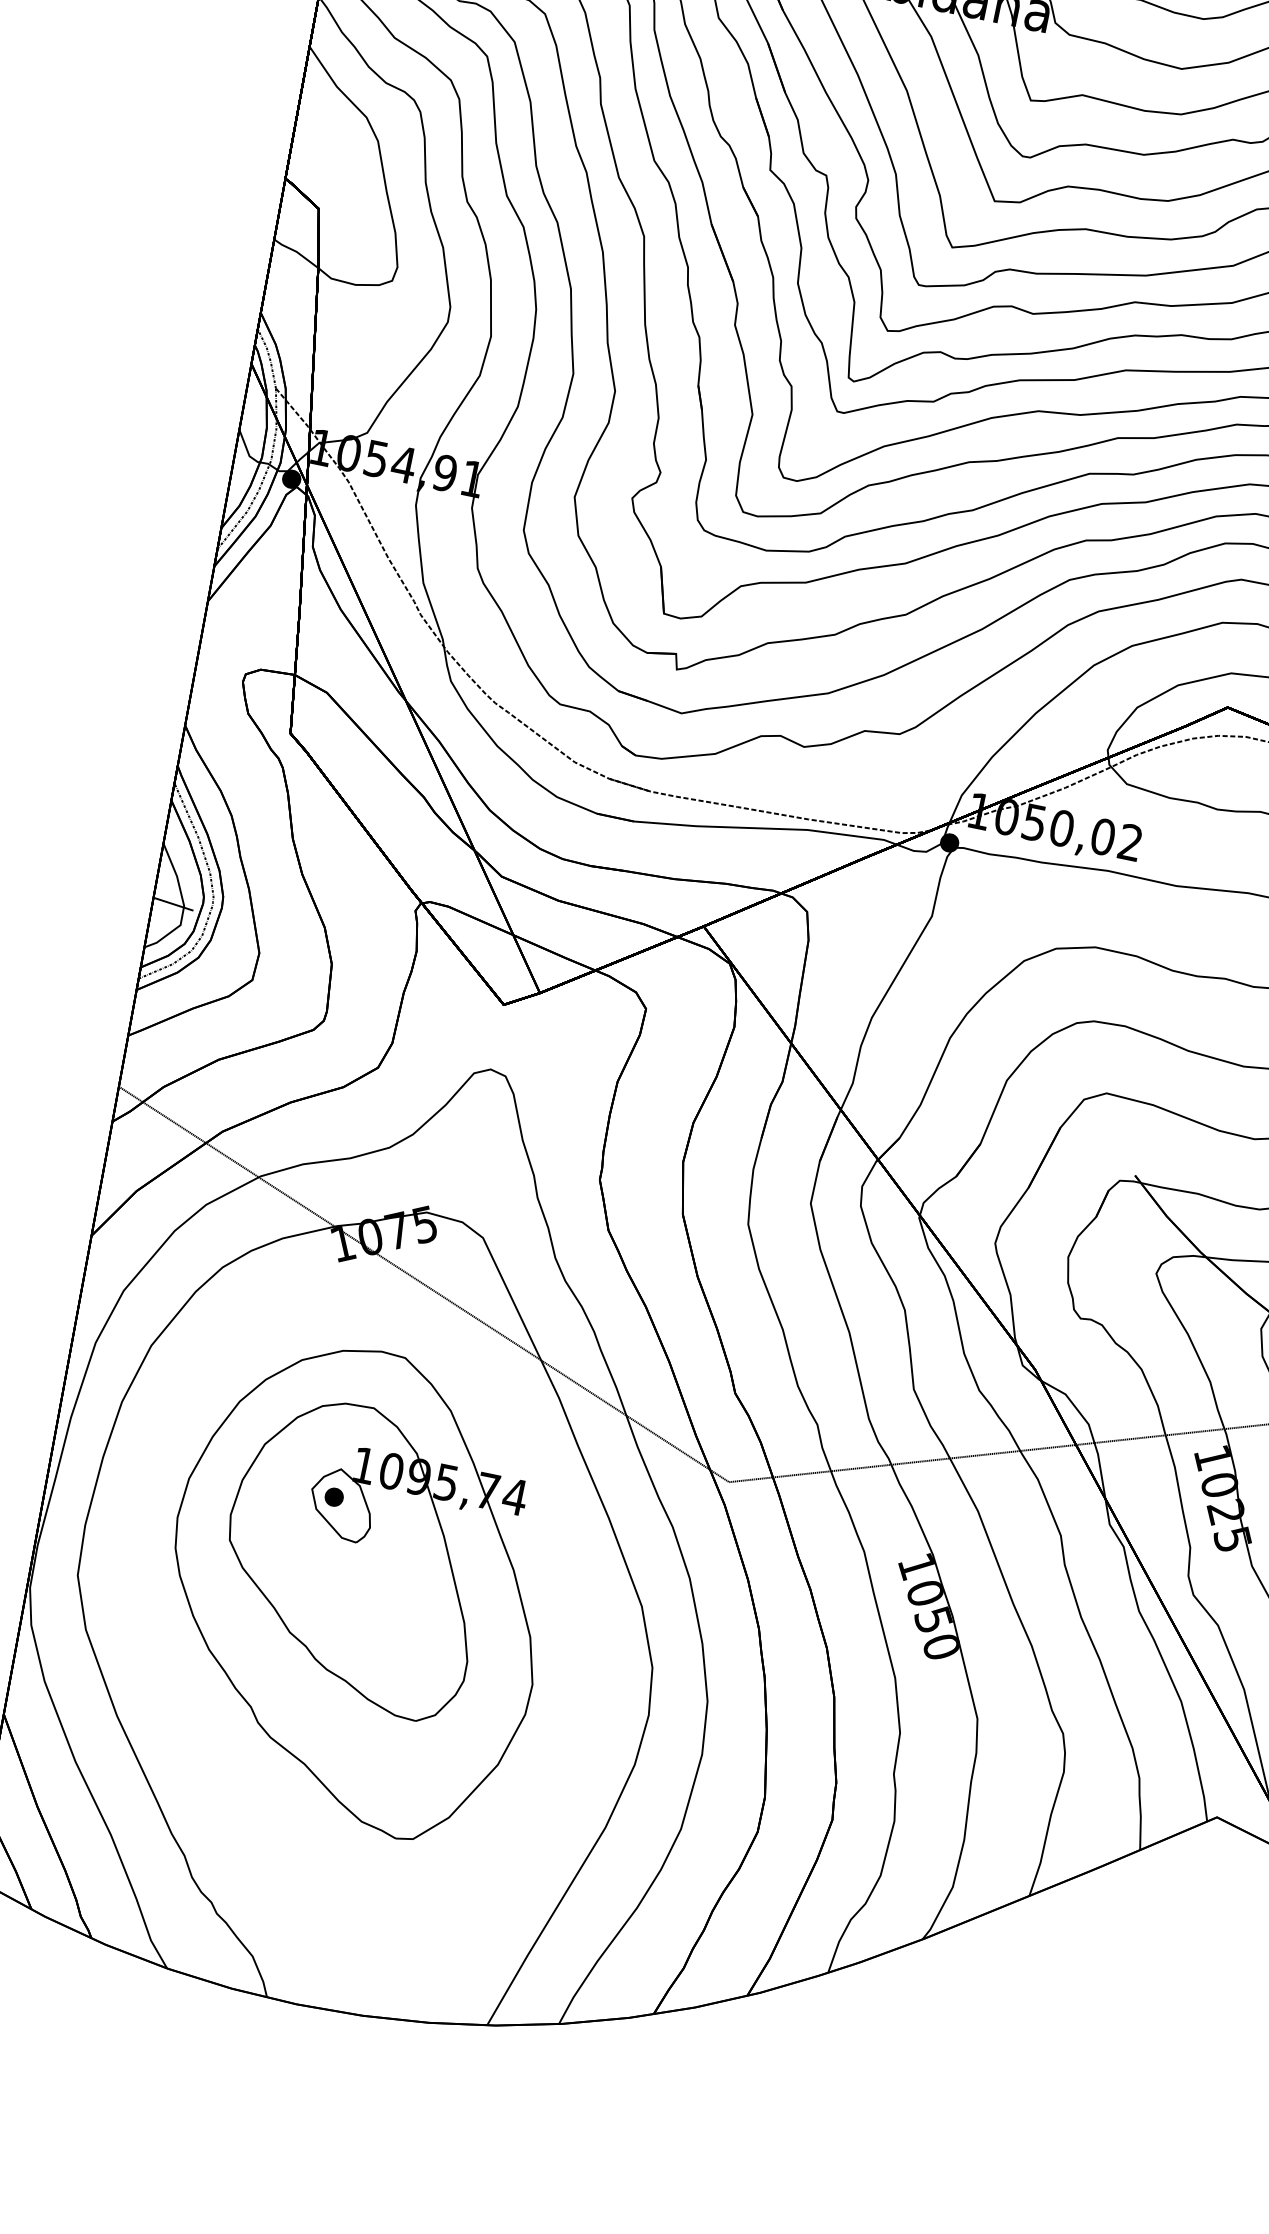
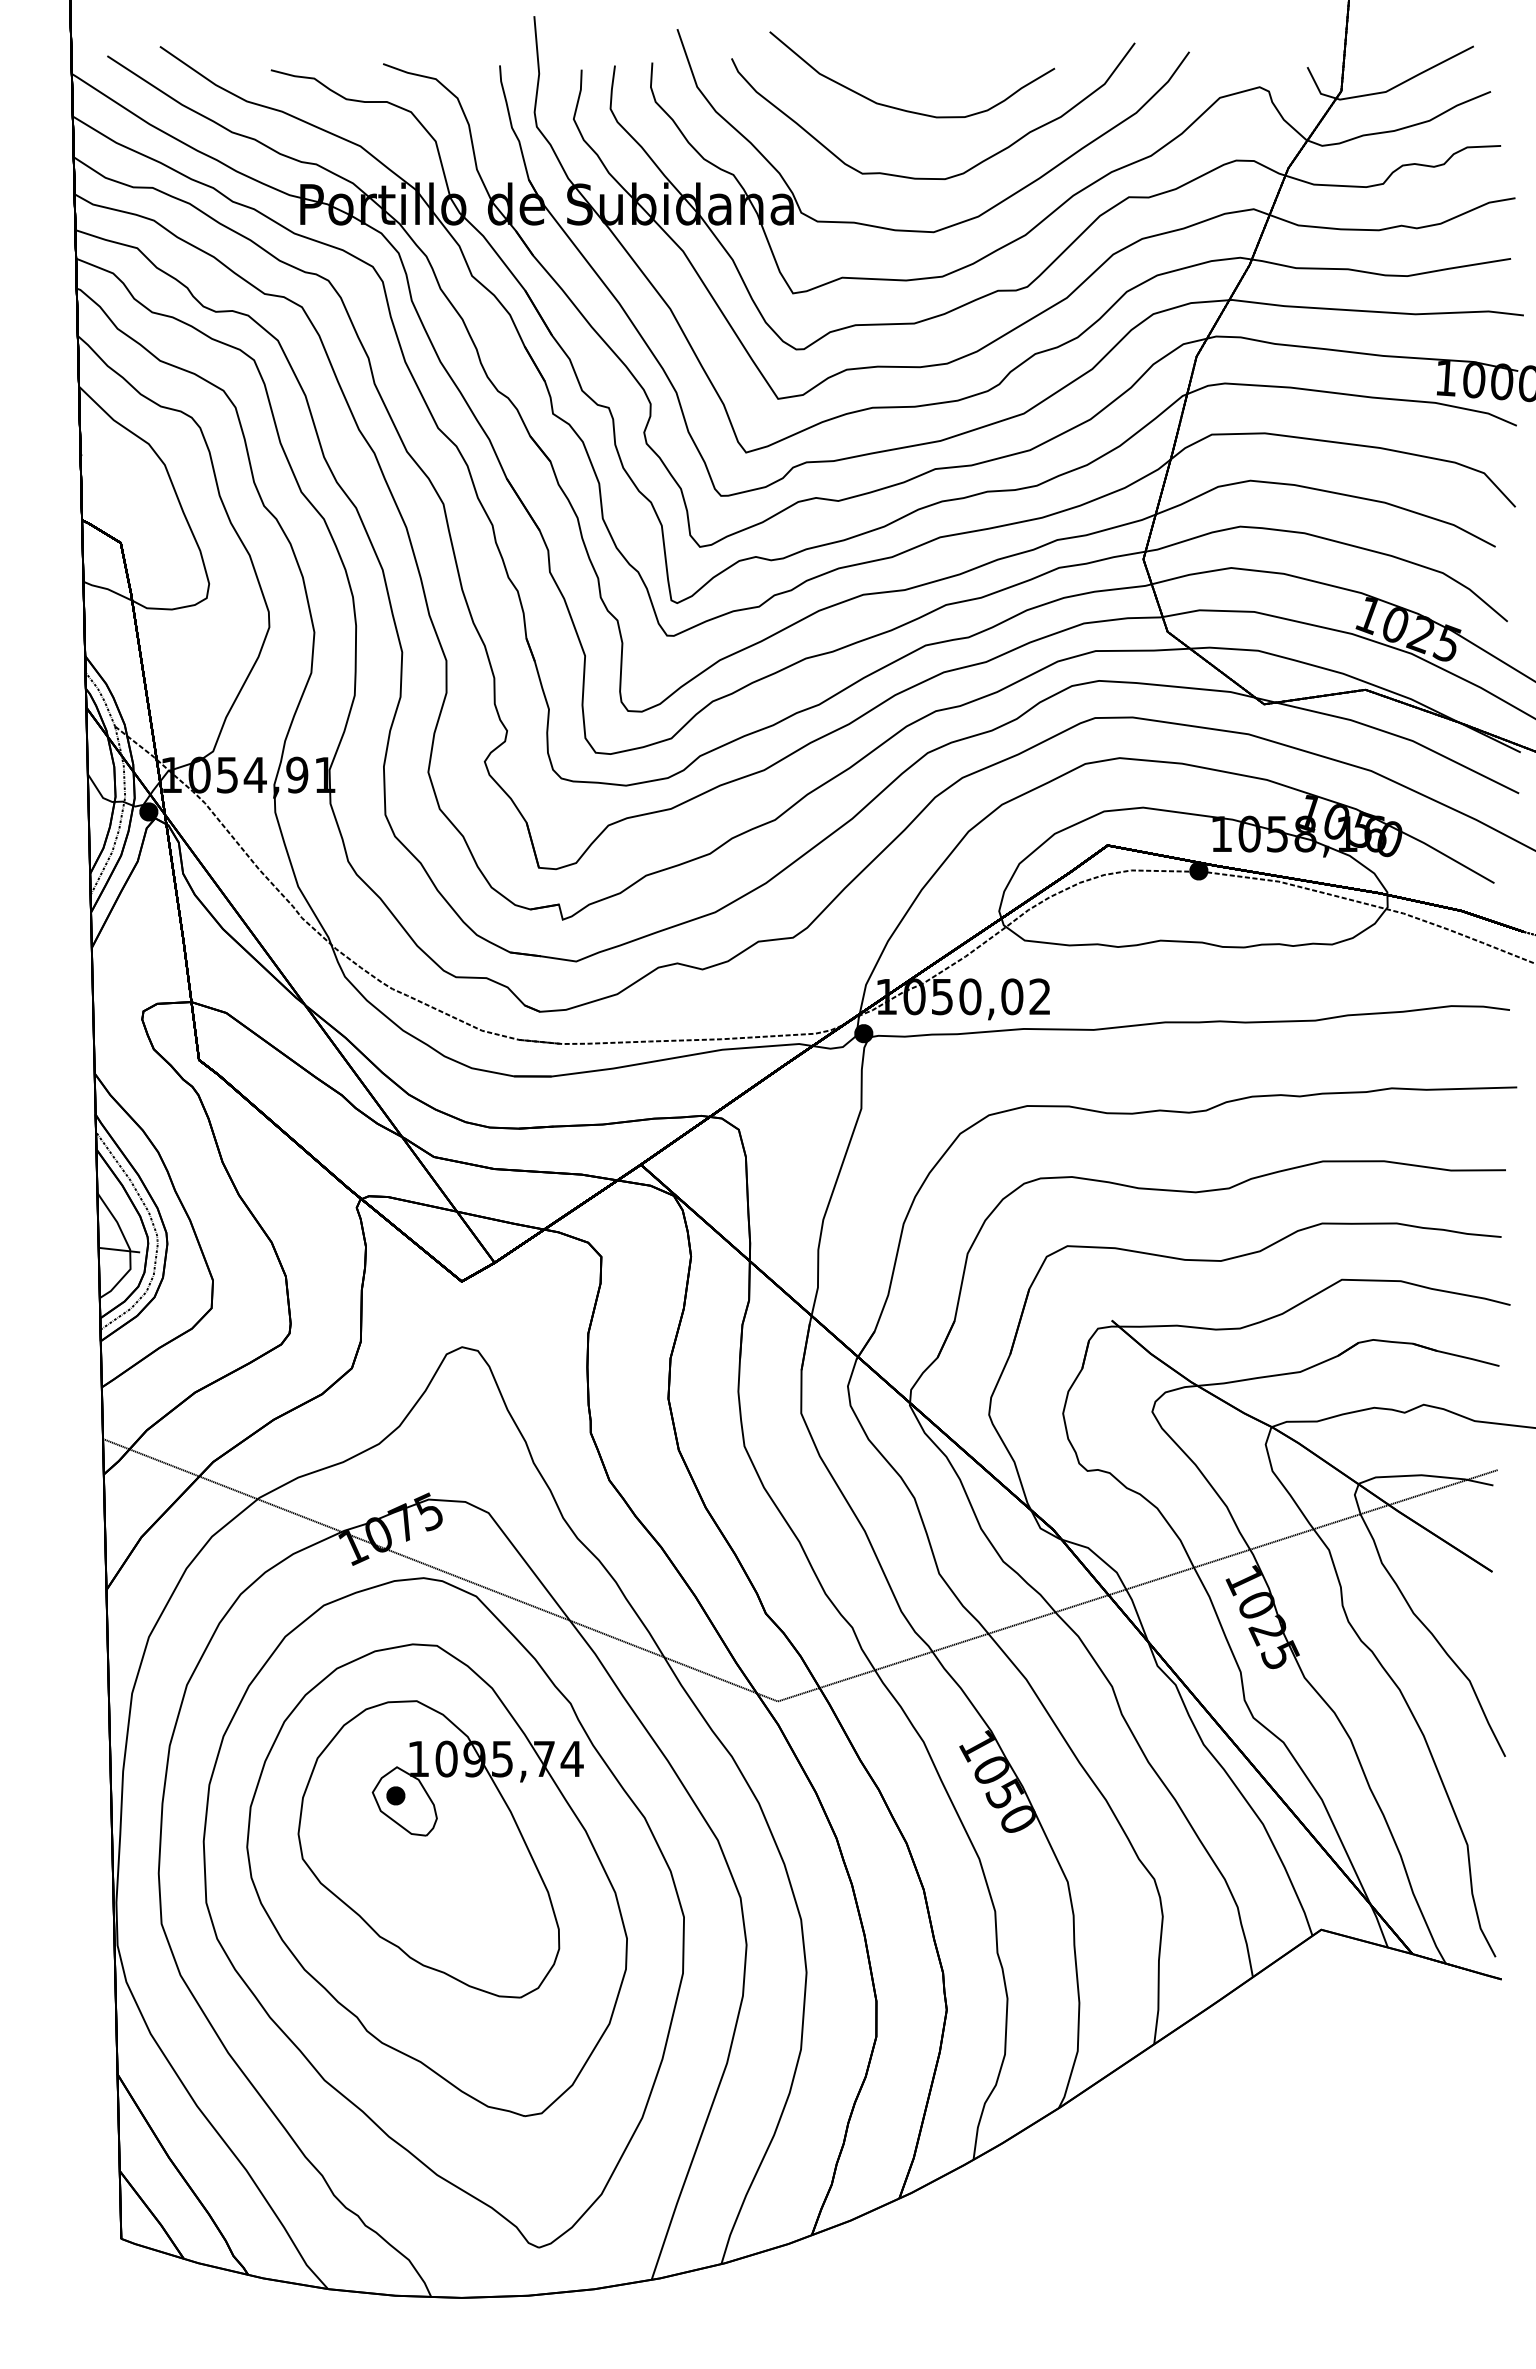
part: (357, 1621) -> (443, 1912), added

